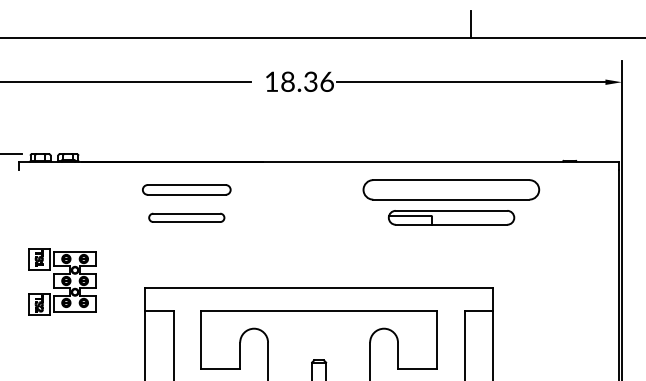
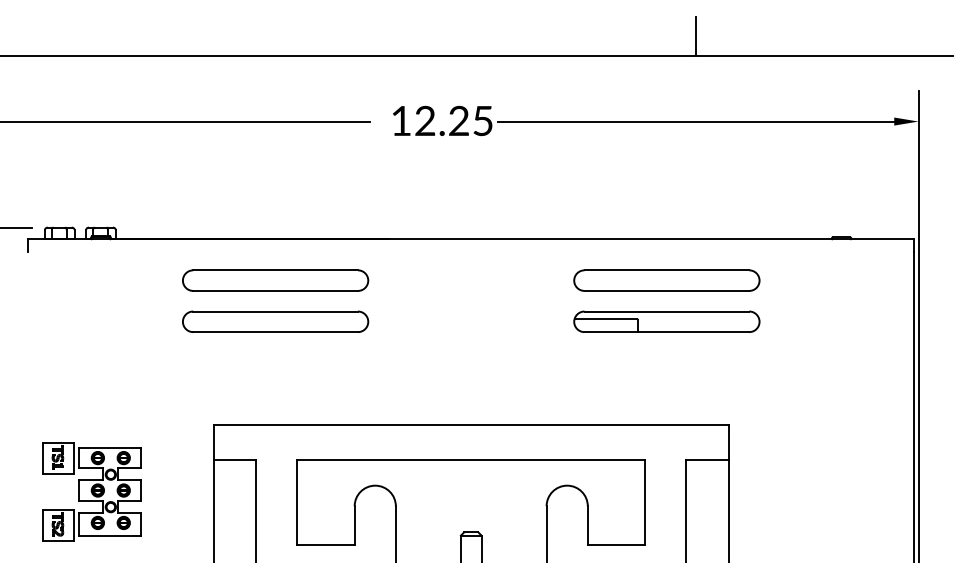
text: (307, 81) -> (454, 120), 18.36 -> 12.25
part: (186, 189) -> (275, 280), size x1.43
part: (451, 189) -> (666, 280), size x0.71
part: (186, 217) -> (275, 321), size x1.67
part: (62, 281) -> (92, 491), moved

